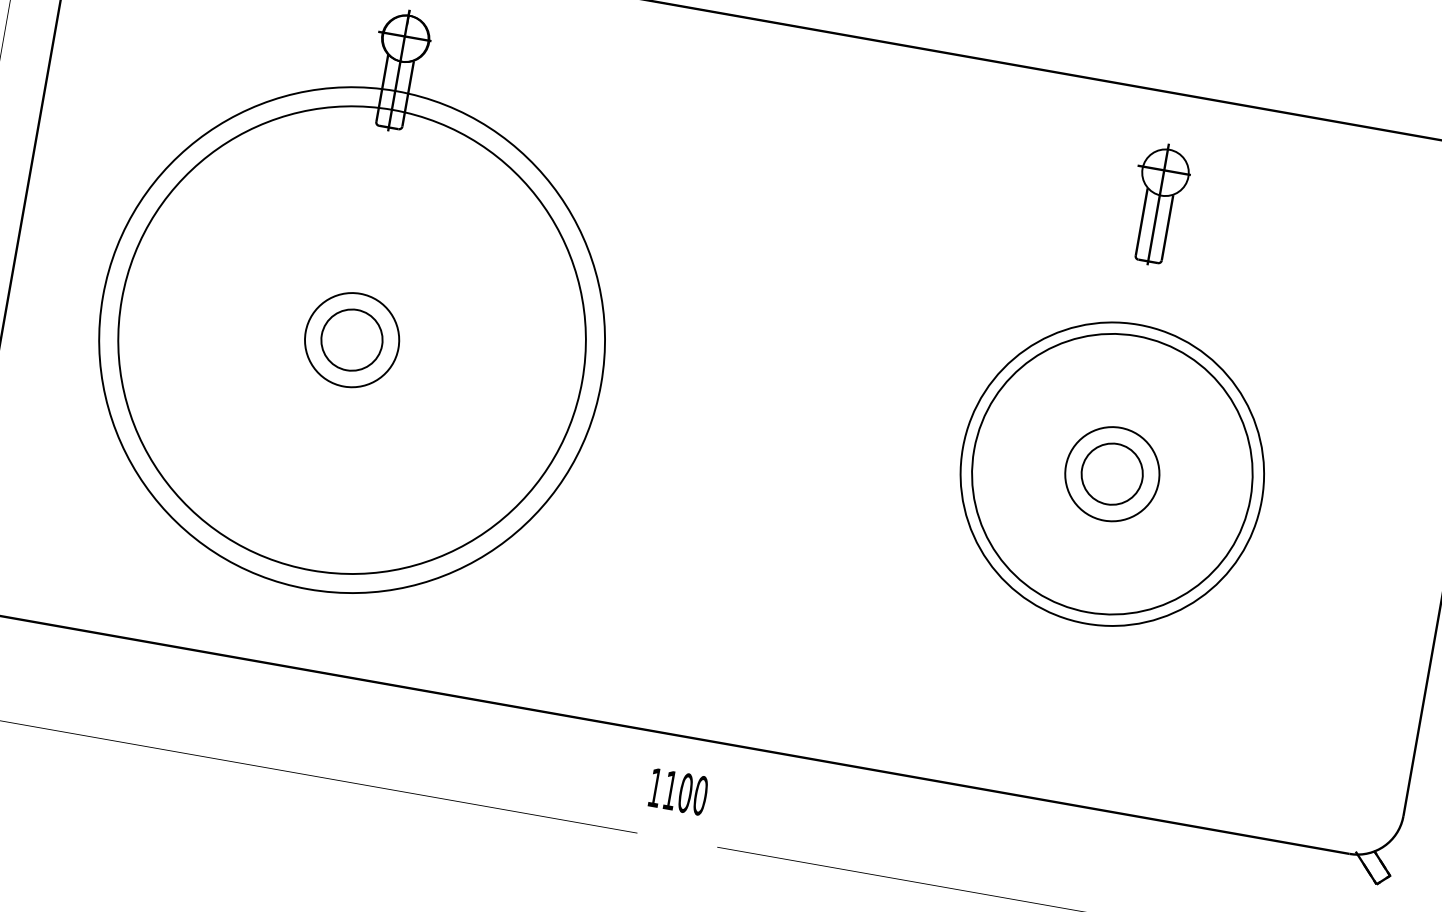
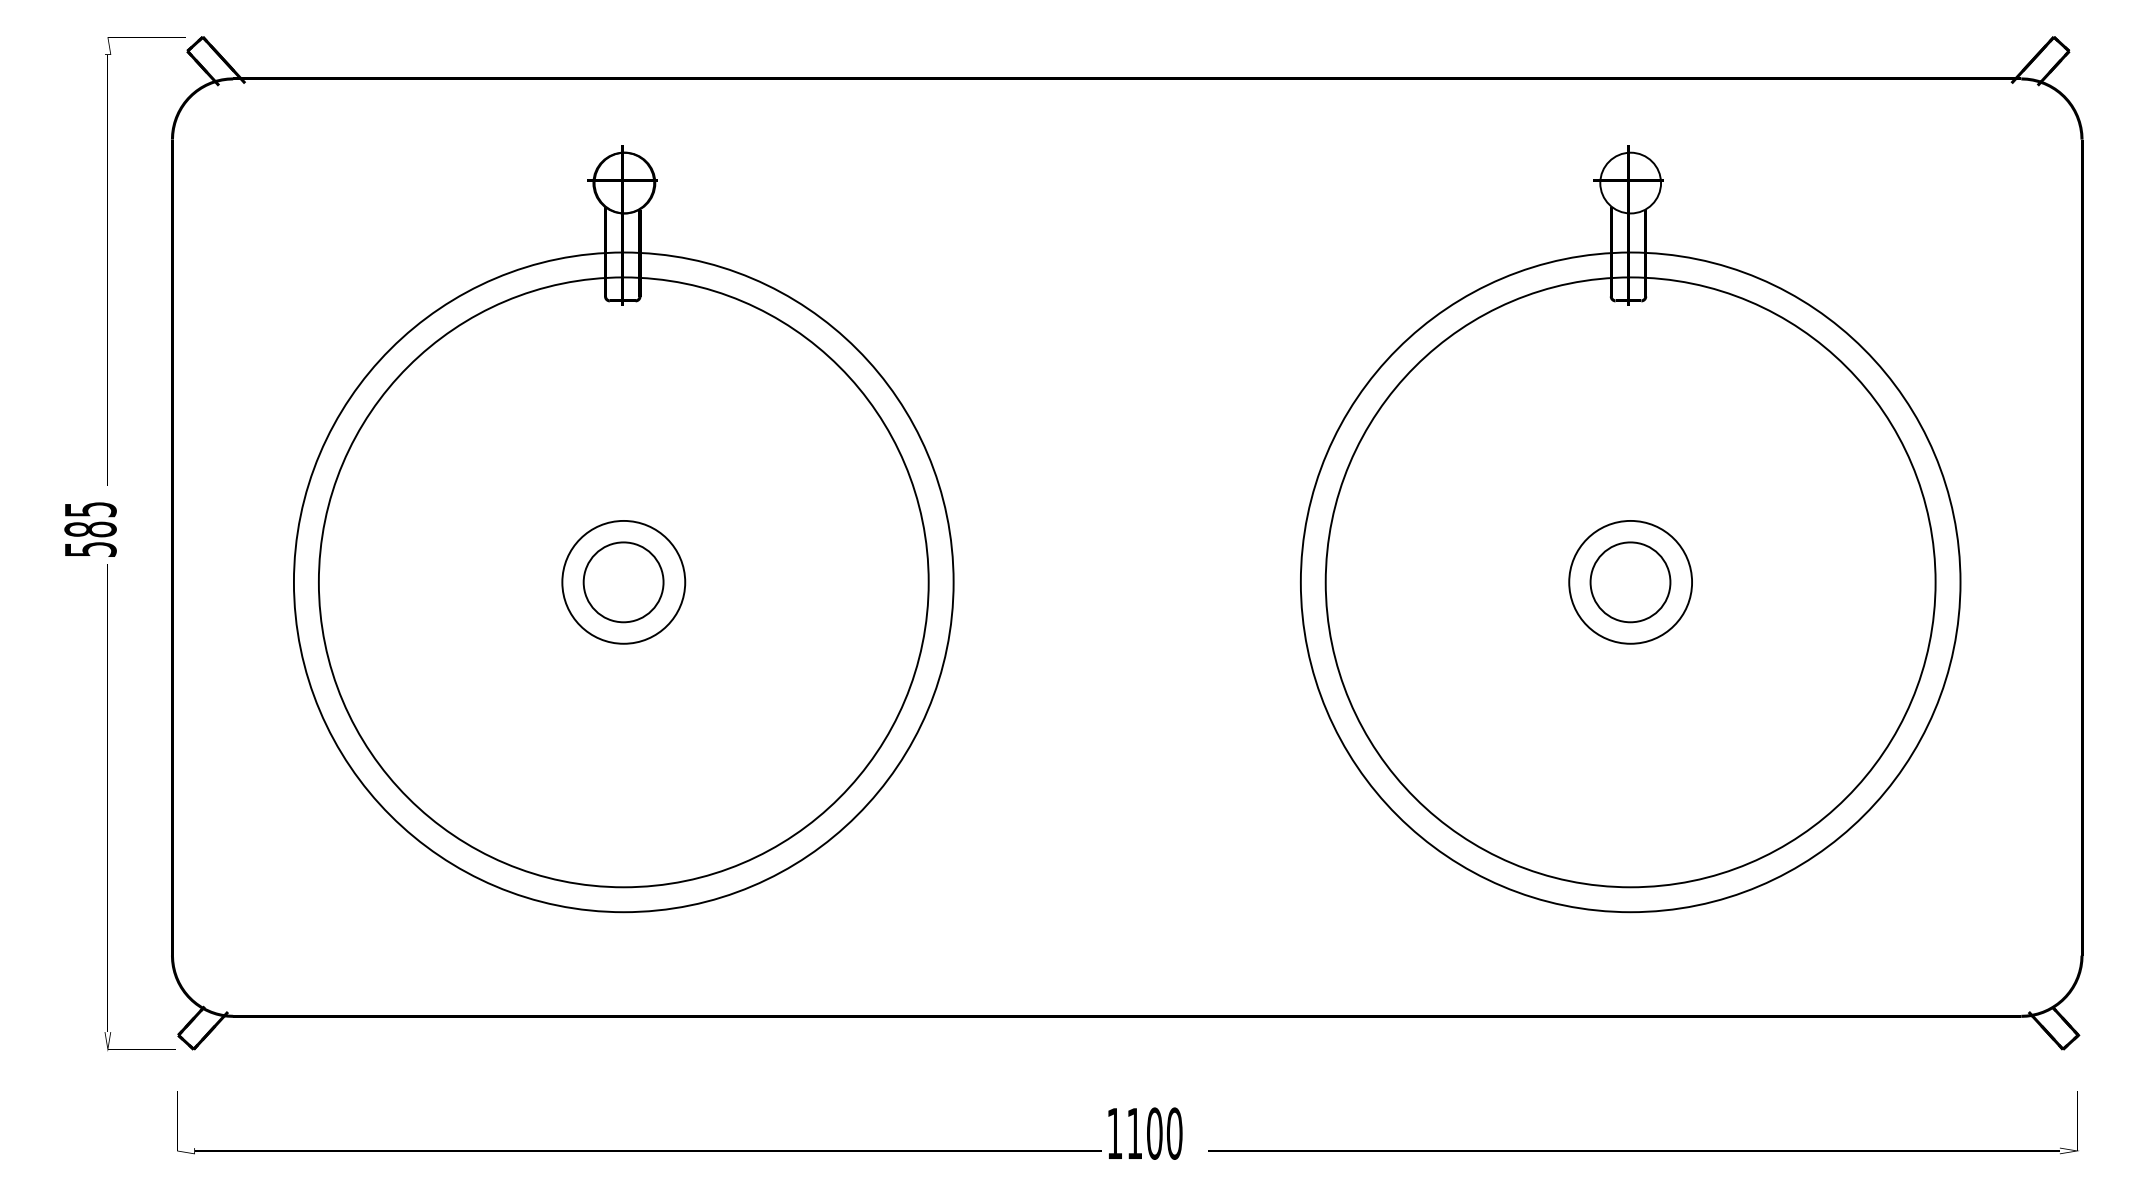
circle: (1112, 474) -> (1630, 582), size x1.67
circle: (1112, 474) -> (1630, 582), size x1.67
text: (678, 791) -> (1145, 1133), moved

